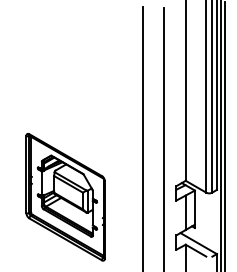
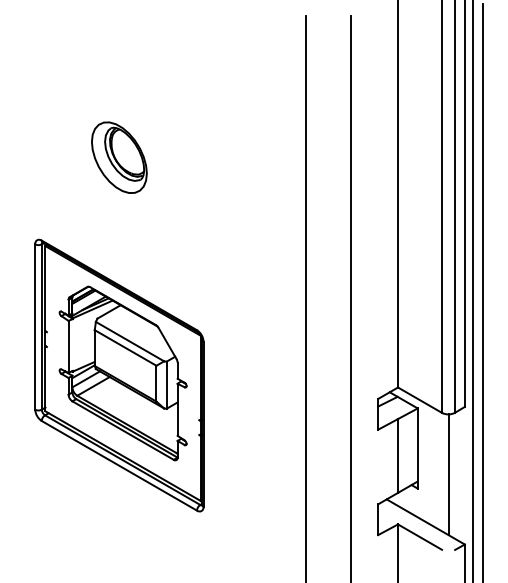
part: (55, 73) -> (119, 157), added
part: (65, 197) -> (119, 376), moved
line: (209, 221) -> (448, 474), added

